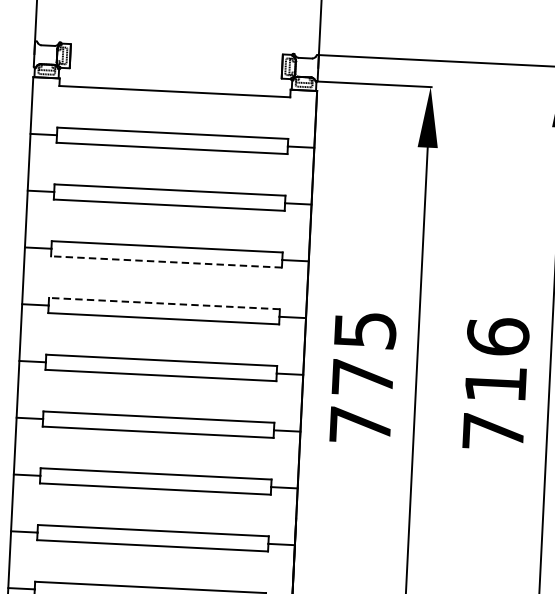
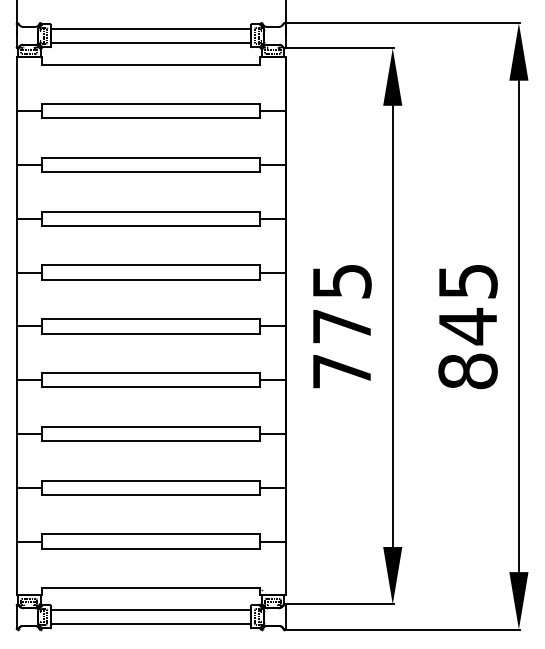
line: (176, 53) -> (150, 28), added
line: (175, 69) -> (150, 43), added
line: (165, 261) -> (150, 225), dashed -> solid
line: (163, 303) -> (150, 265), dashed -> solid
text: (495, 384) -> (467, 326), 716 -> 845

